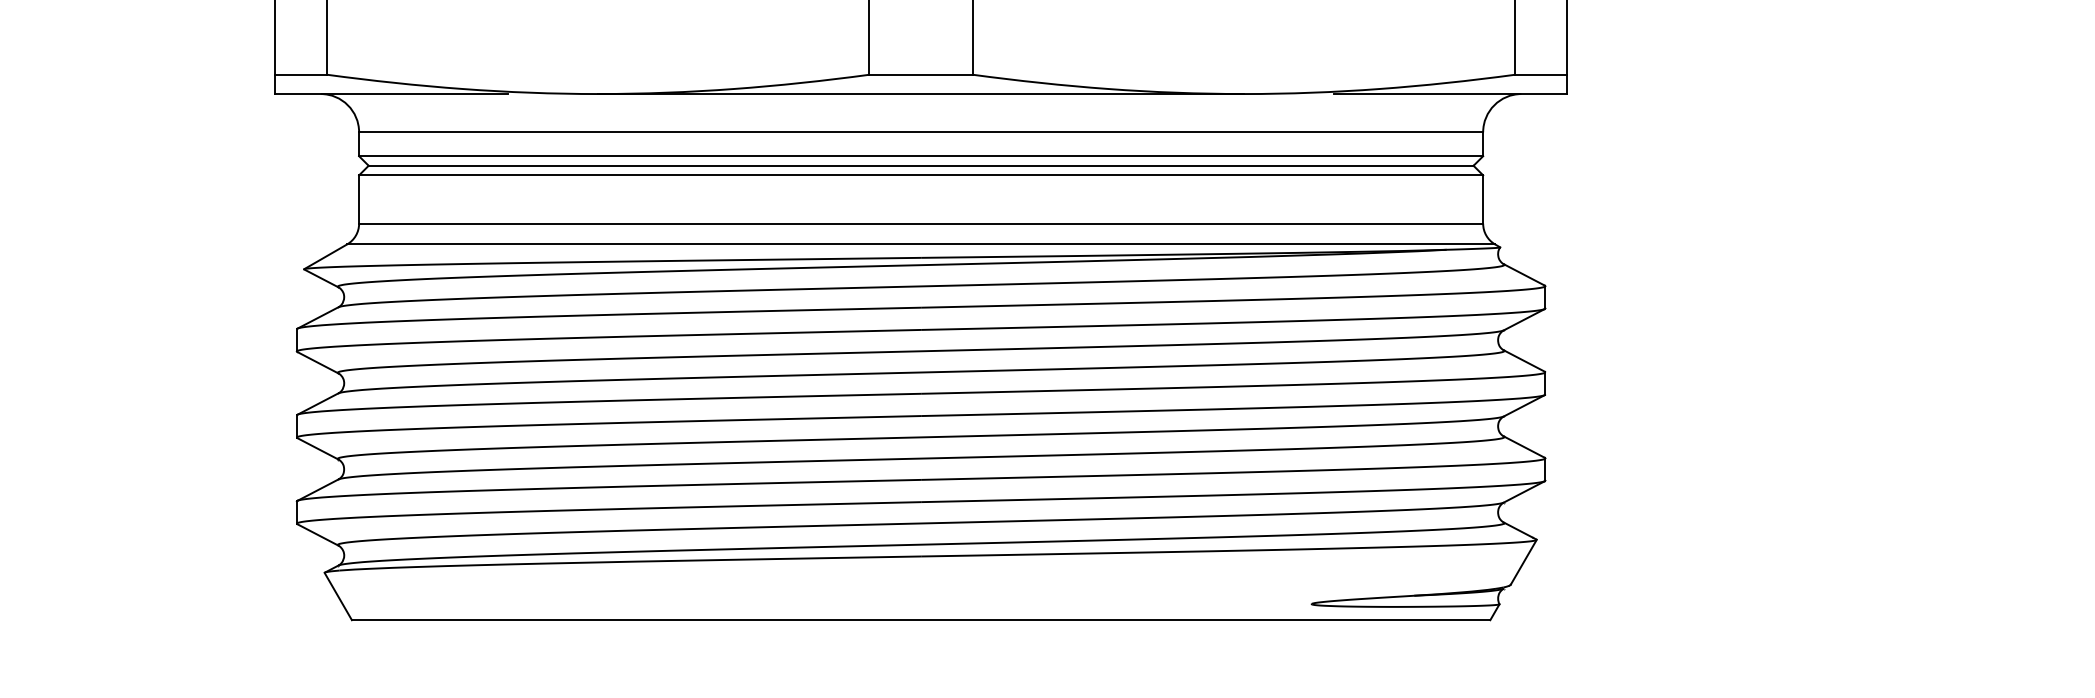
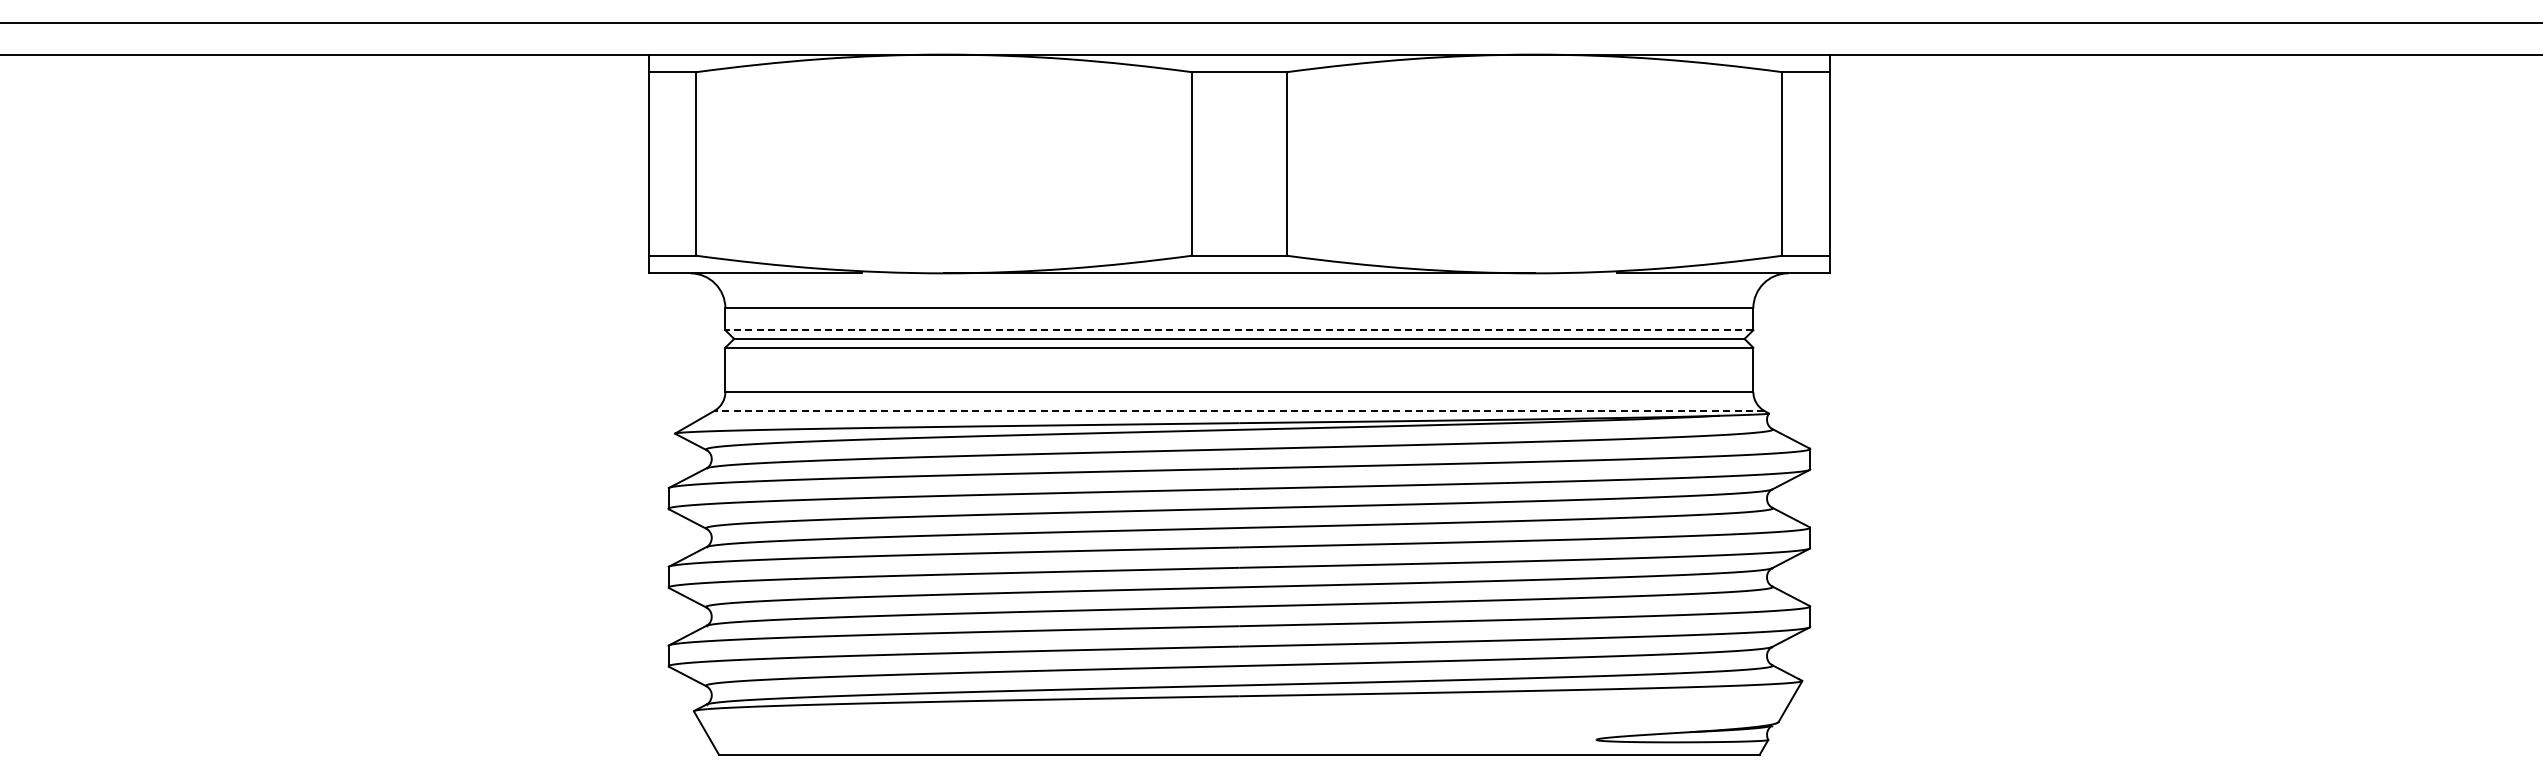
line: (921, 156) -> (1239, 330), solid -> dashed
line: (921, 244) -> (1239, 410), solid -> dashed

